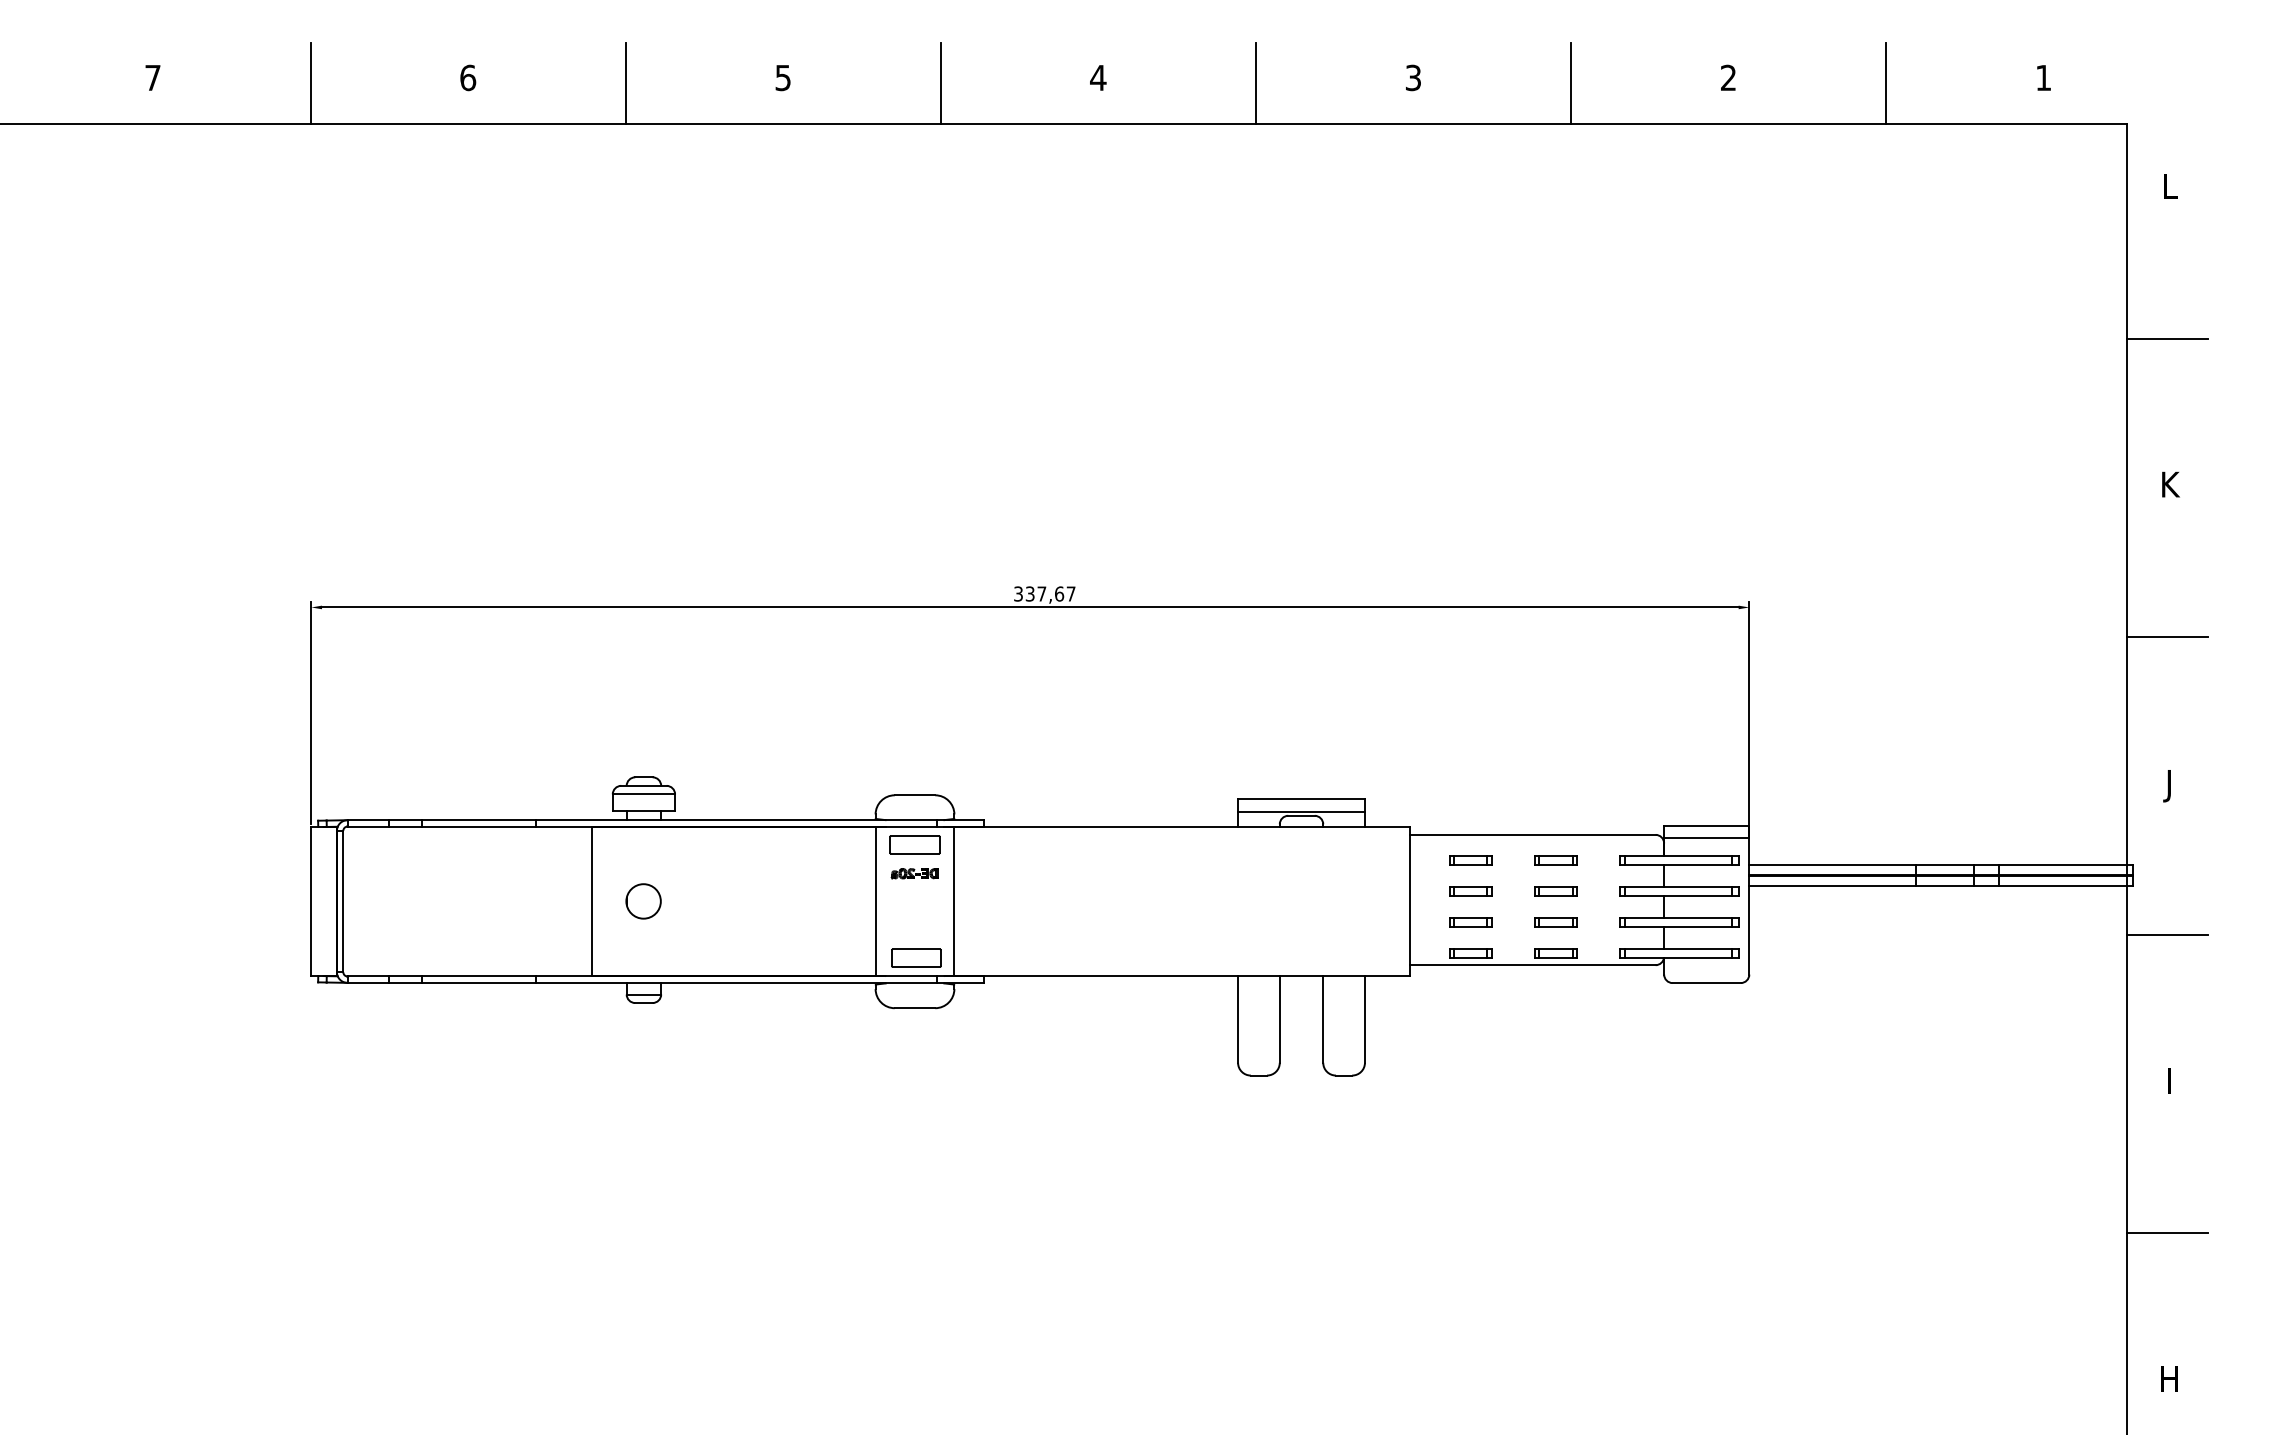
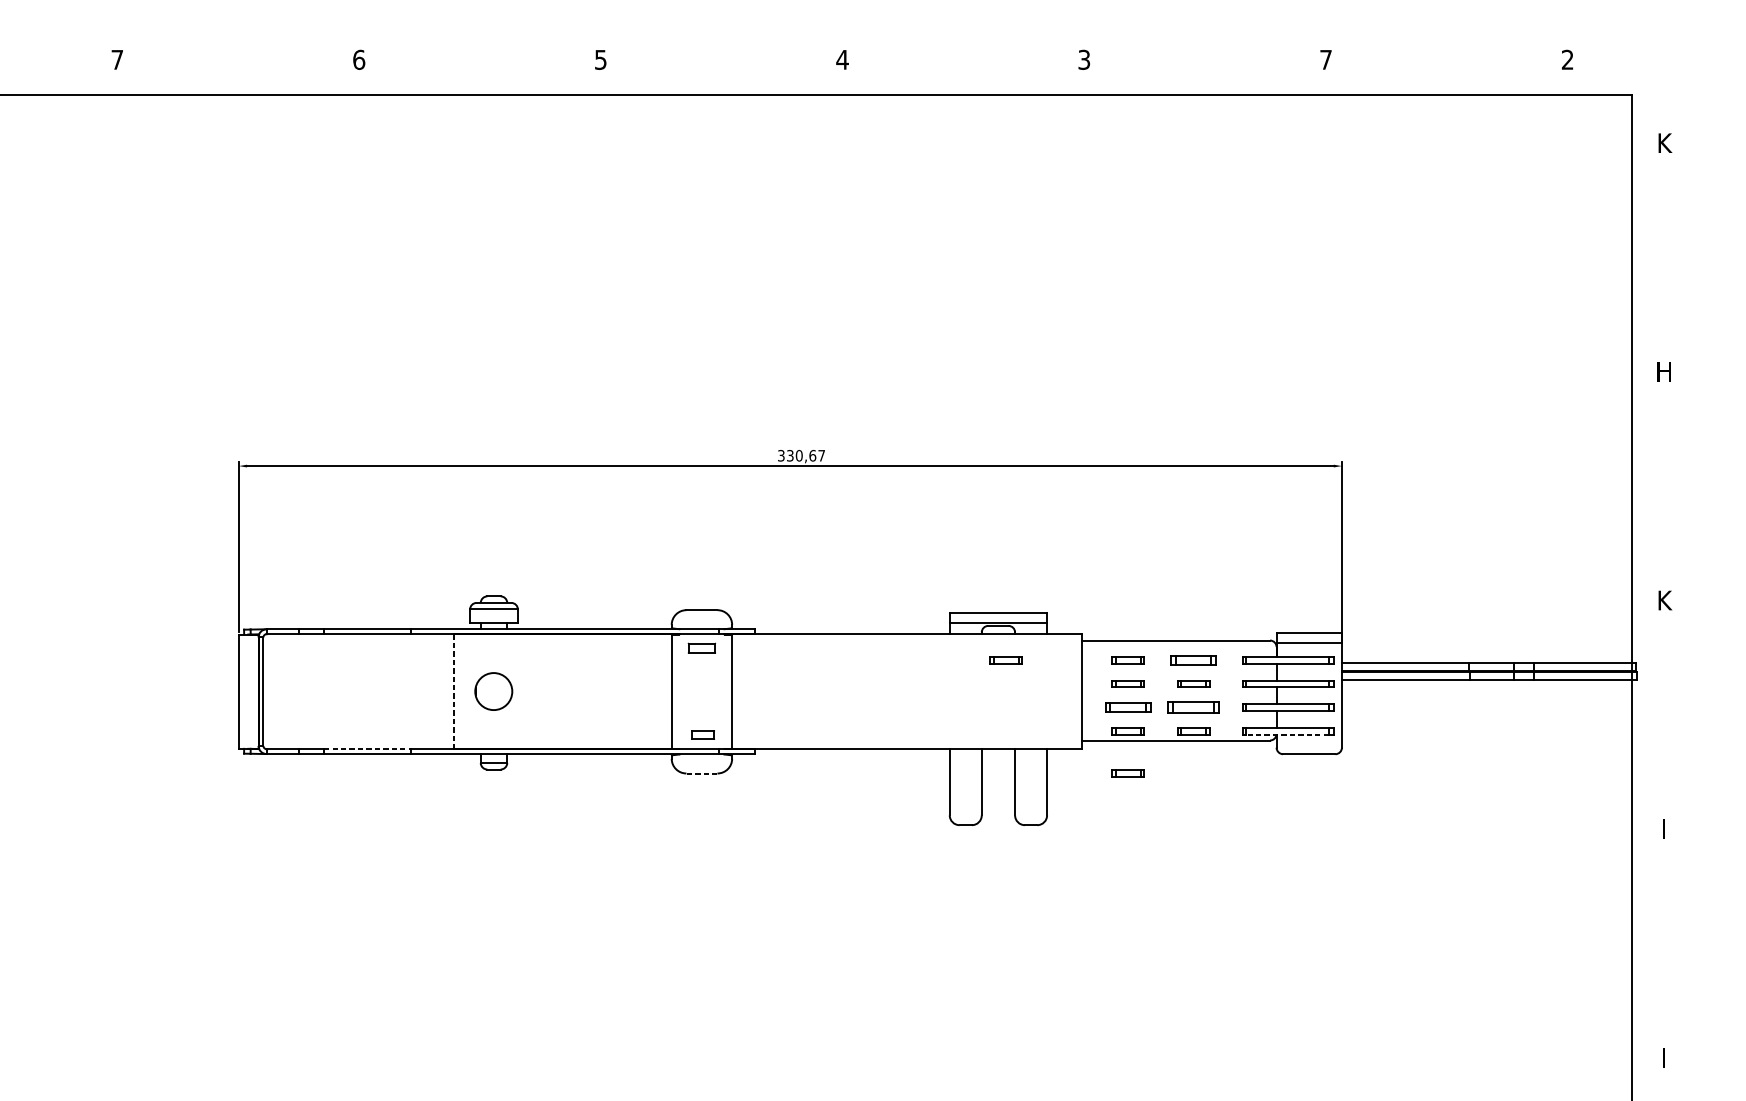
text: (1728, 77) -> (1325, 59), 2 -> 7
text: (2043, 77) -> (1567, 59), 1 -> 2
line: (310, 82) -> (238, 63), removed
line: (625, 82) -> (479, 63), removed
line: (940, 82) -> (721, 63), removed
line: (1255, 82) -> (963, 63), removed
line: (1571, 82) -> (1205, 63), removed
line: (1886, 82) -> (1447, 63), removed
text: (2170, 186) -> (1665, 143), L -> K
line: (2166, 338) -> (1661, 259), removed
text: (2170, 484) -> (1665, 371), K -> H
text: (1041, 593) -> (798, 455), 337,67 -> 330,67
line: (2166, 636) -> (1661, 488), removed
text: (2170, 786) -> (1665, 603), J -> K
part: (914, 844) -> (701, 647), size x0.7
part: (1311, 860) -> (1006, 660), added
part: (1555, 860) -> (1193, 660), size x1.4
part: (914, 873) -> (701, 670), removed
line: (592, 901) -> (454, 691), solid -> dashed
circle: (643, 901) -> (493, 691), size x1.4
part: (1470, 922) -> (1128, 707), size x1.4
part: (1555, 922) -> (1193, 707), size x1.6
line: (2166, 934) -> (1661, 716), removed
part: (916, 957) -> (703, 734), size x0.6
line: (1678, 957) -> (1287, 734), solid -> dashed
line: (479, 976) -> (367, 749), solid -> dashed
line: (914, 1008) -> (701, 773), solid -> dashed
part: (1470, 1008) -> (1128, 773), added
line: (2166, 1233) -> (1661, 946), removed
text: (2169, 1378) -> (1664, 1057), H -> I

